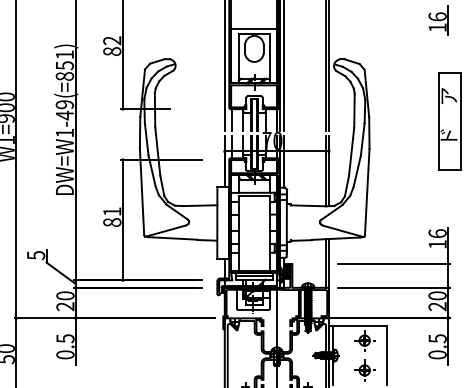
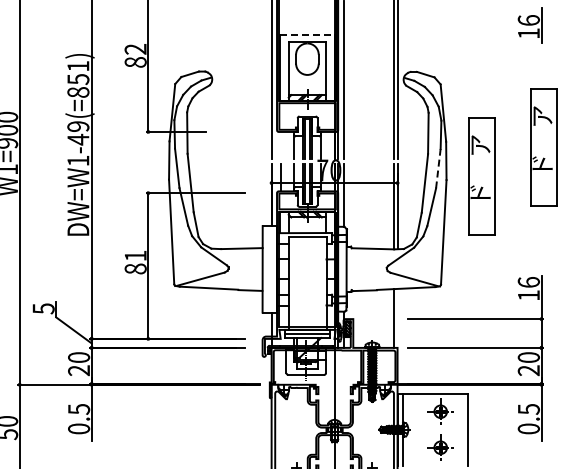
line: (254, 29) -> (307, 35), solid -> dashed
line: (232, 119) -> (280, 144), removed
line: (362, 139) -> (438, 168), solid -> dashed
part: (398, 146) -> (481, 176), added
line: (328, 263) -> (397, 318), removed

